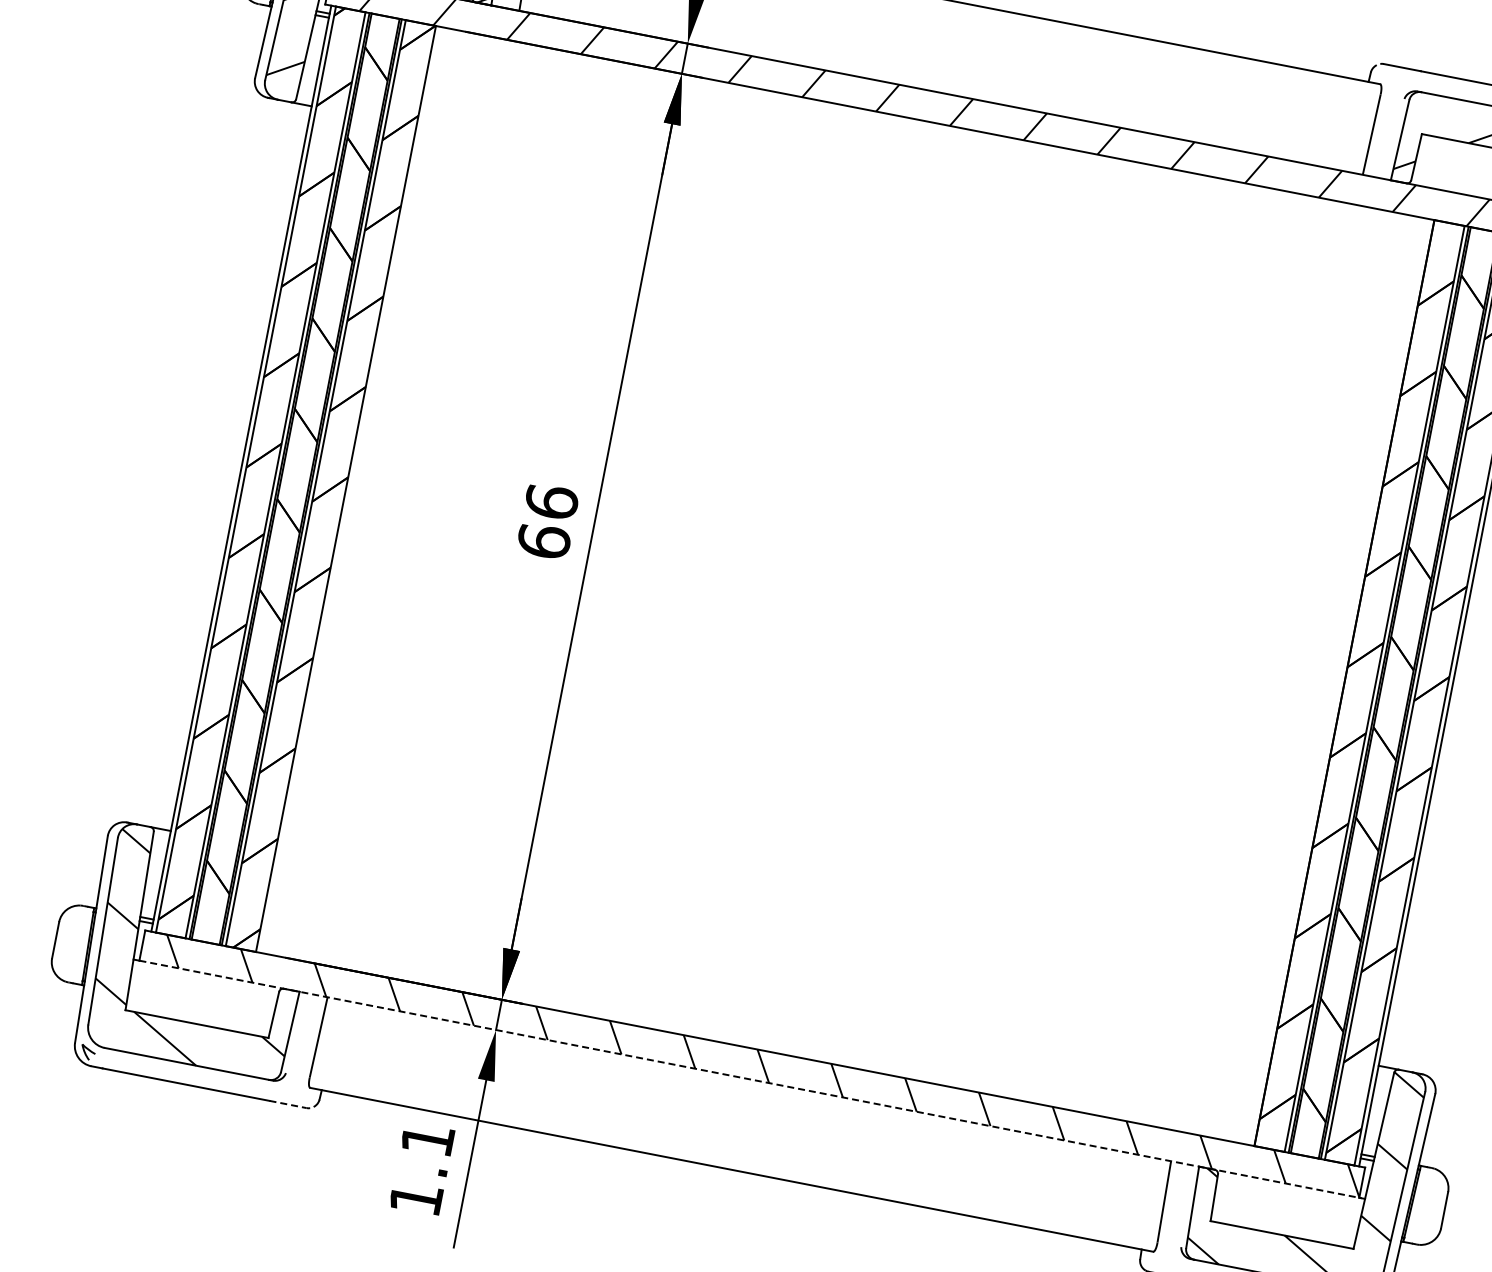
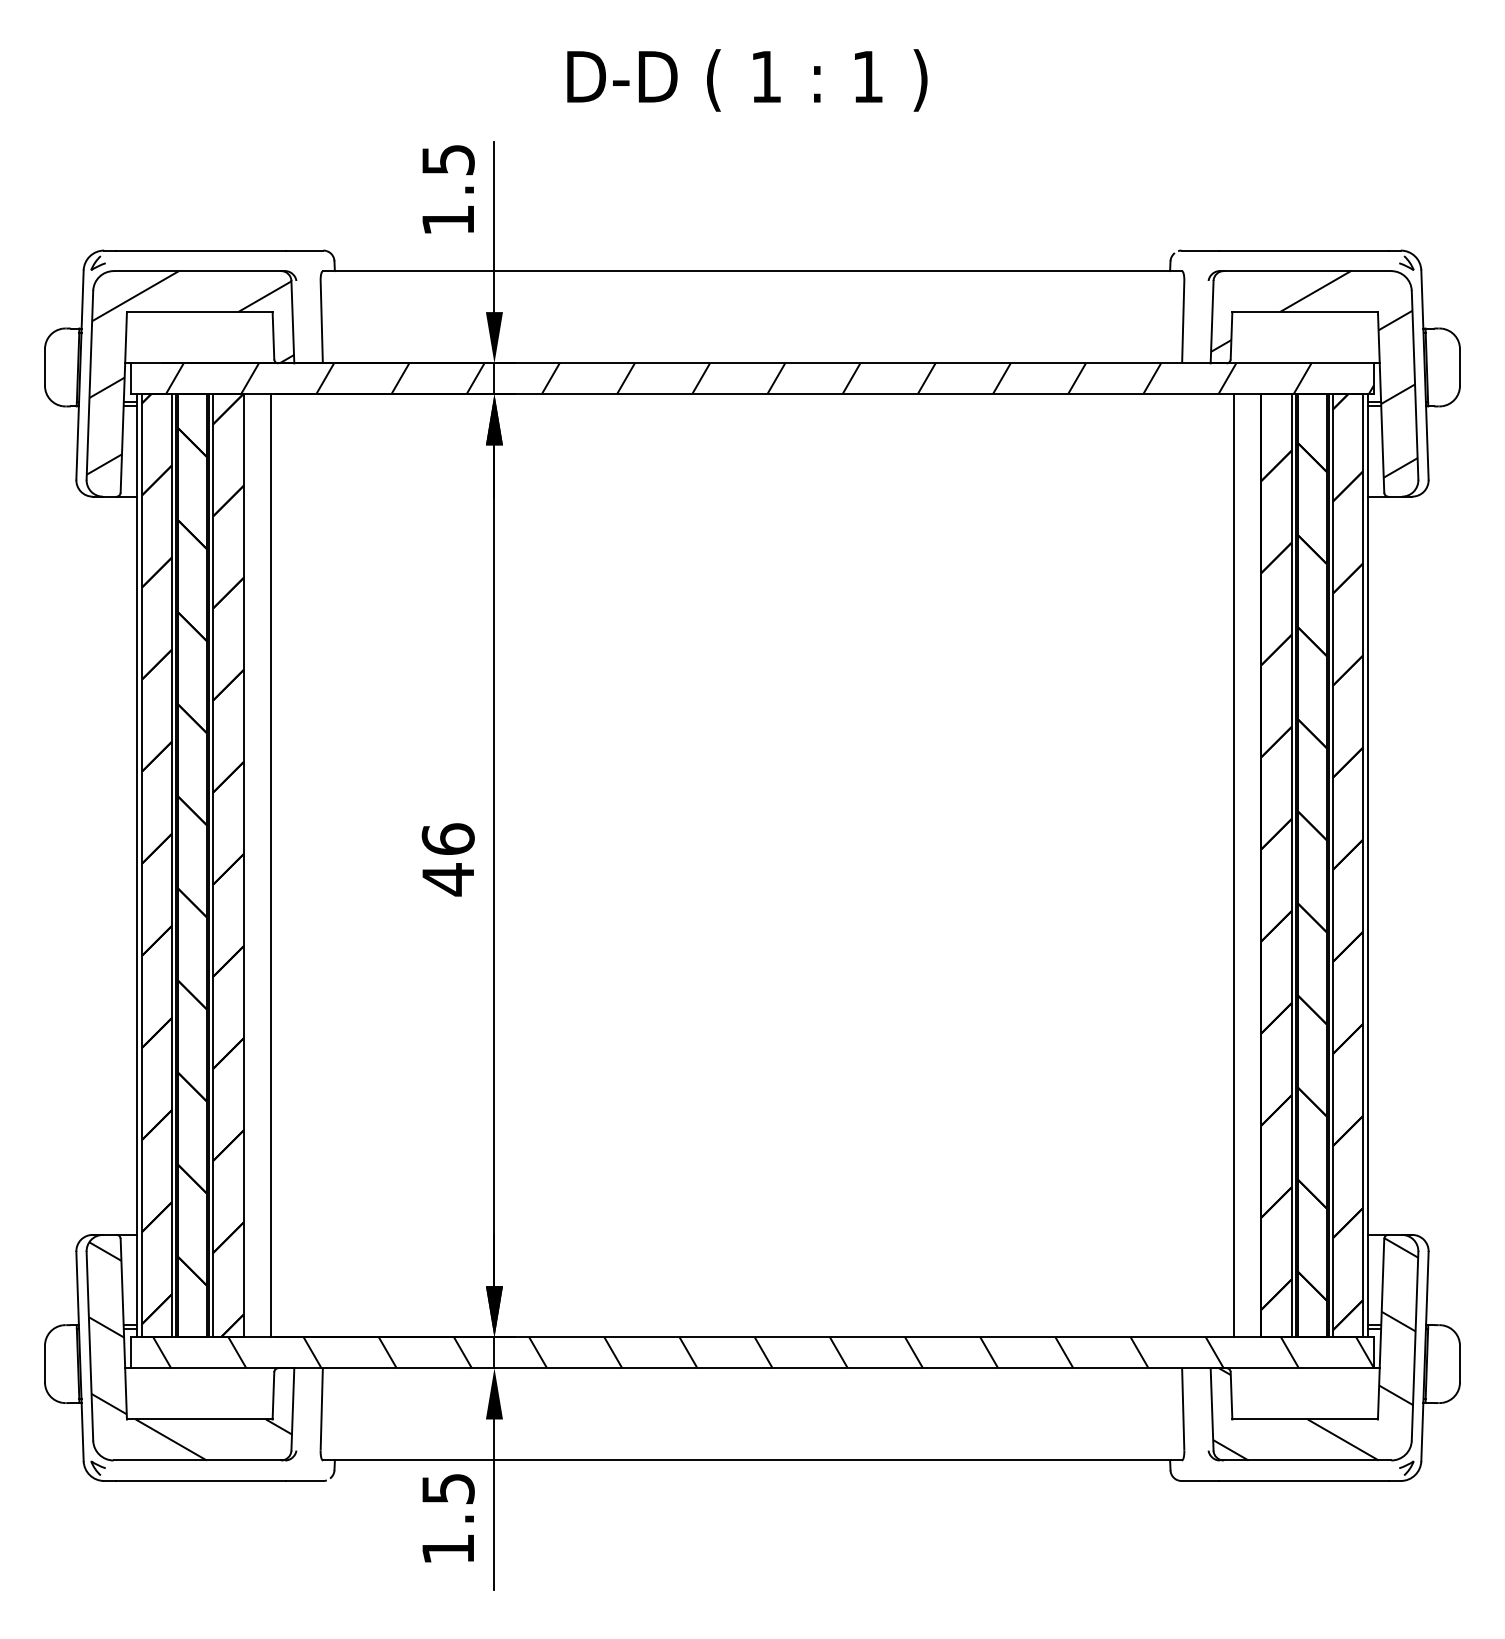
line: (372, 493) -> (270, 865), added
text: (543, 541) -> (447, 879), 66 -> 46
line: (1318, 677) -> (1234, 865), added
line: (750, 1079) -> (753, 1368), dashed -> solid
line: (287, 1104) -> (304, 1481), dashed -> solid
text: (427, 1140) -> (448, 1489), 1.1 -> 1.5

